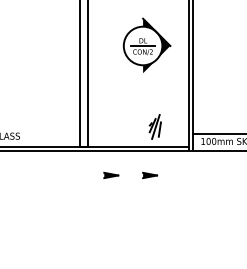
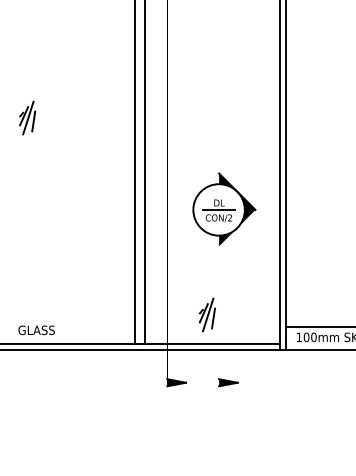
part: (154, 126) -> (206, 314), moved

